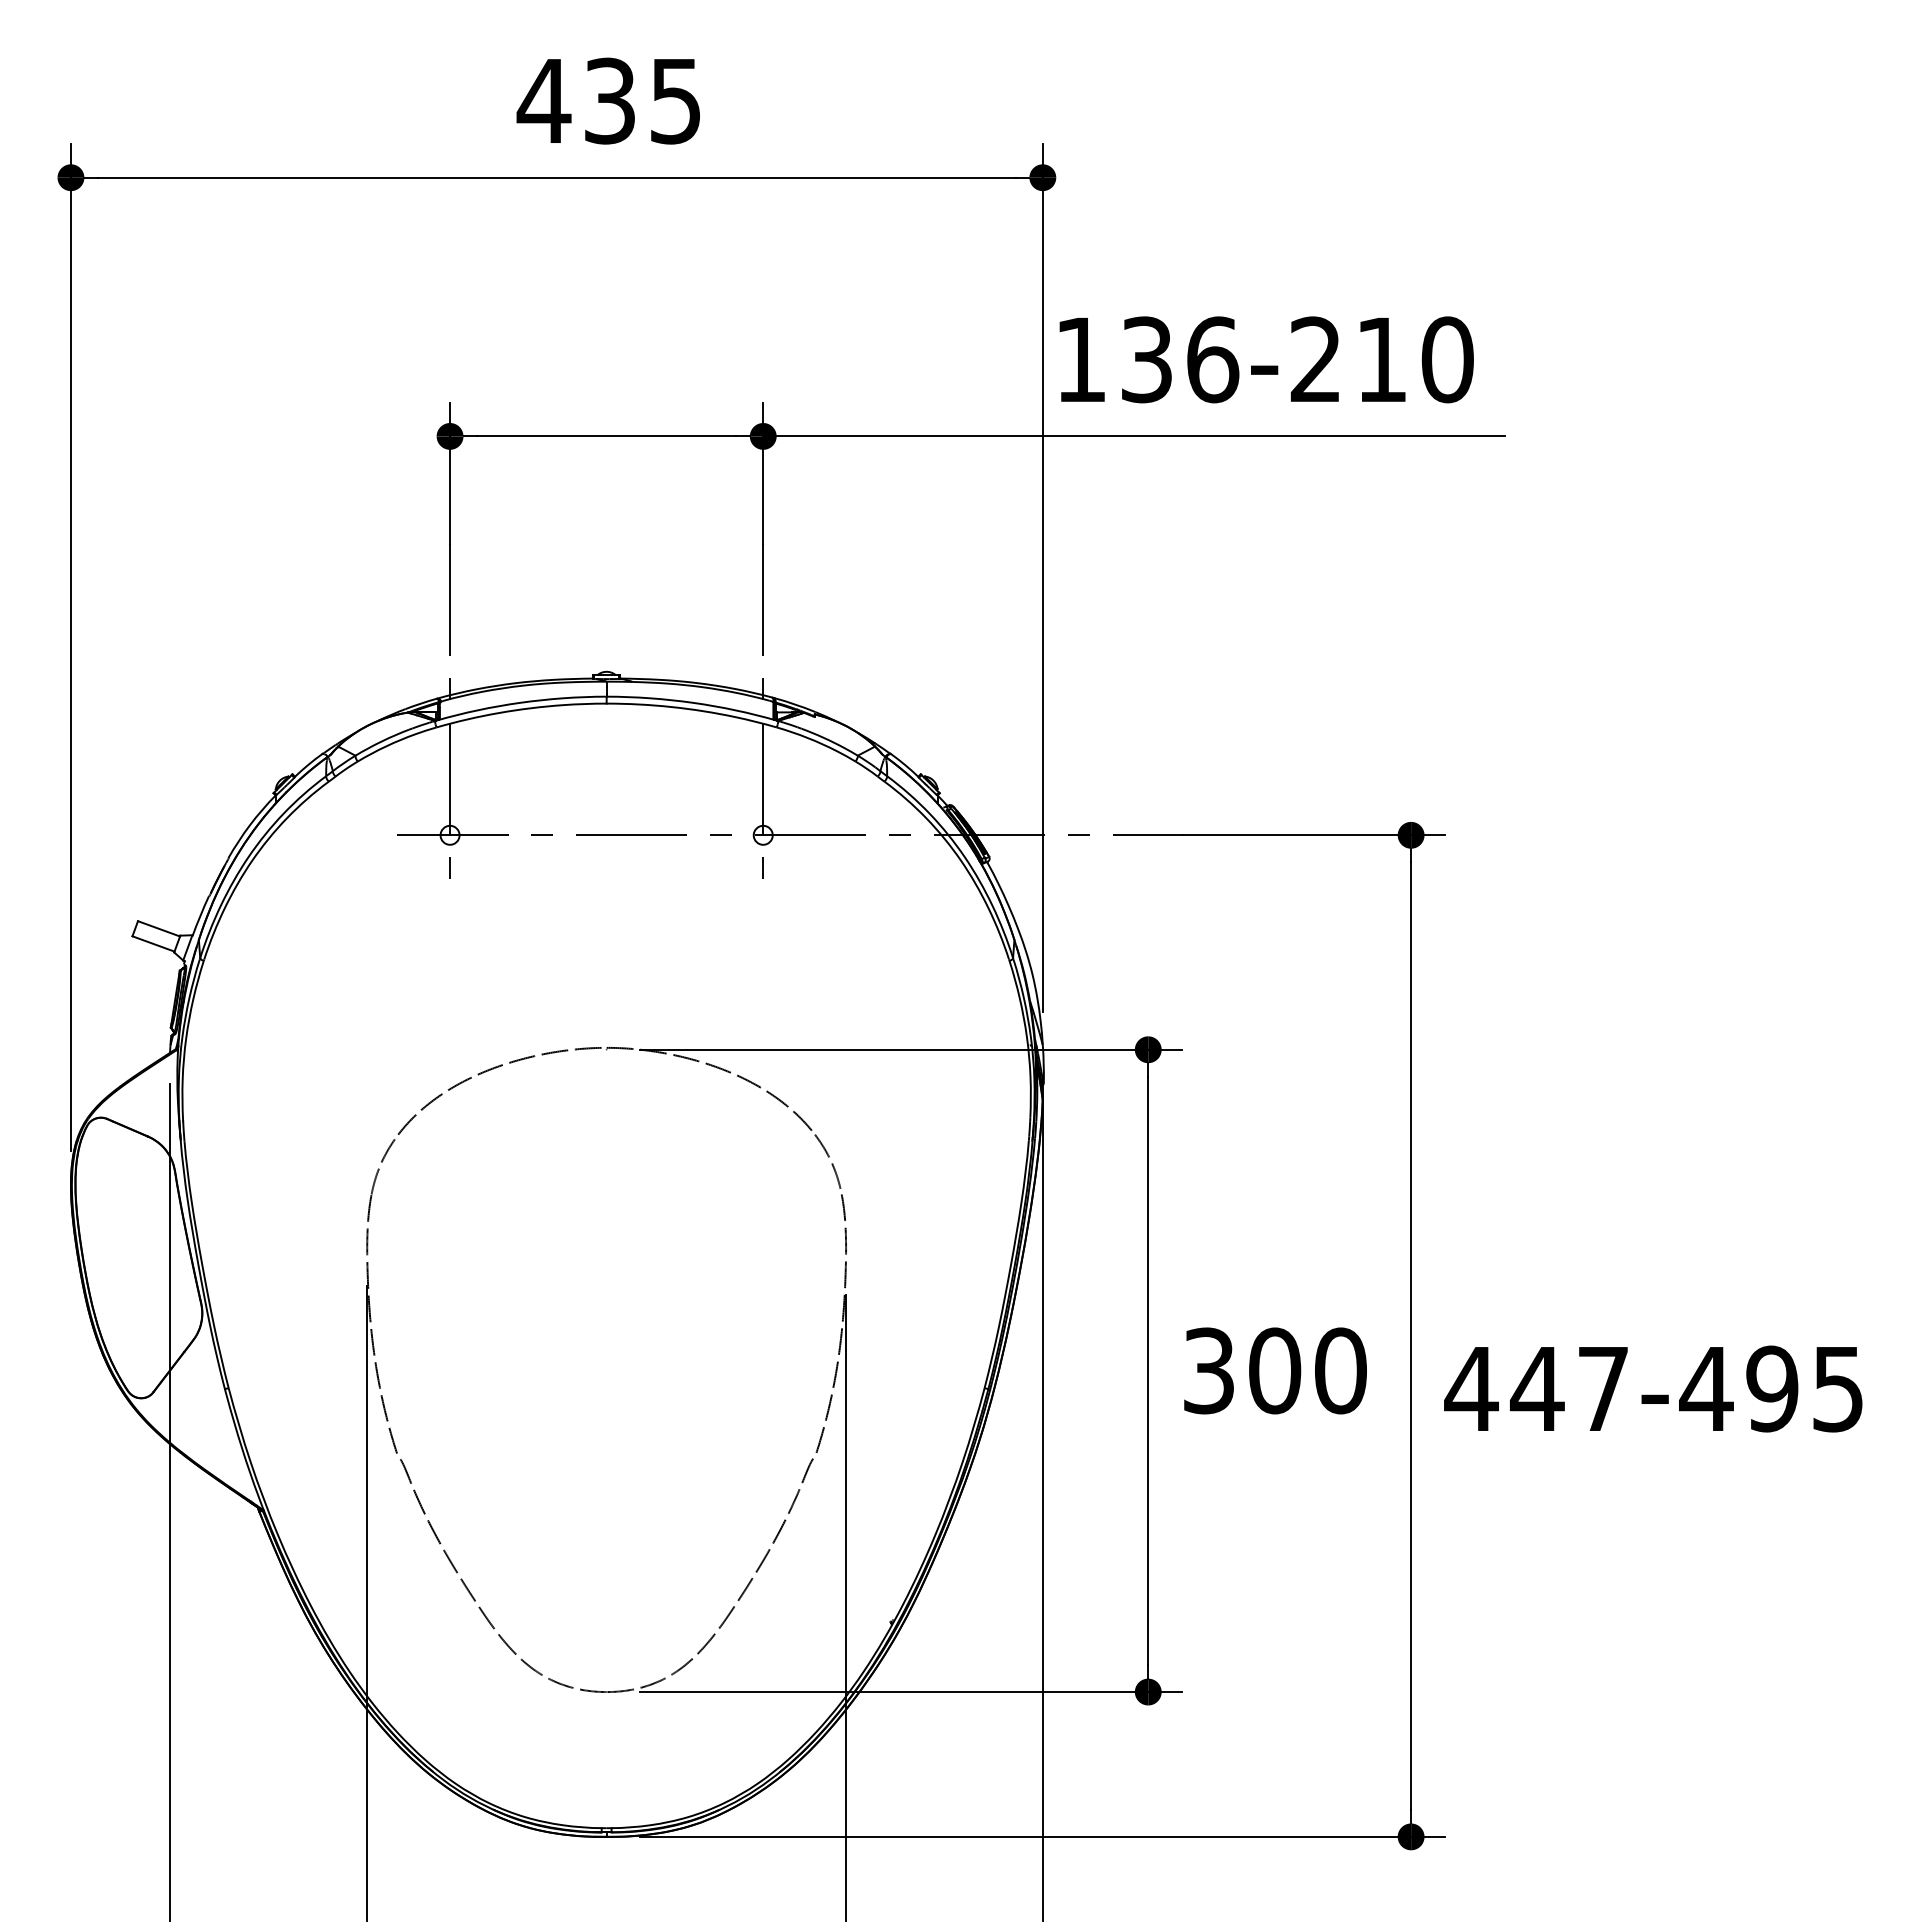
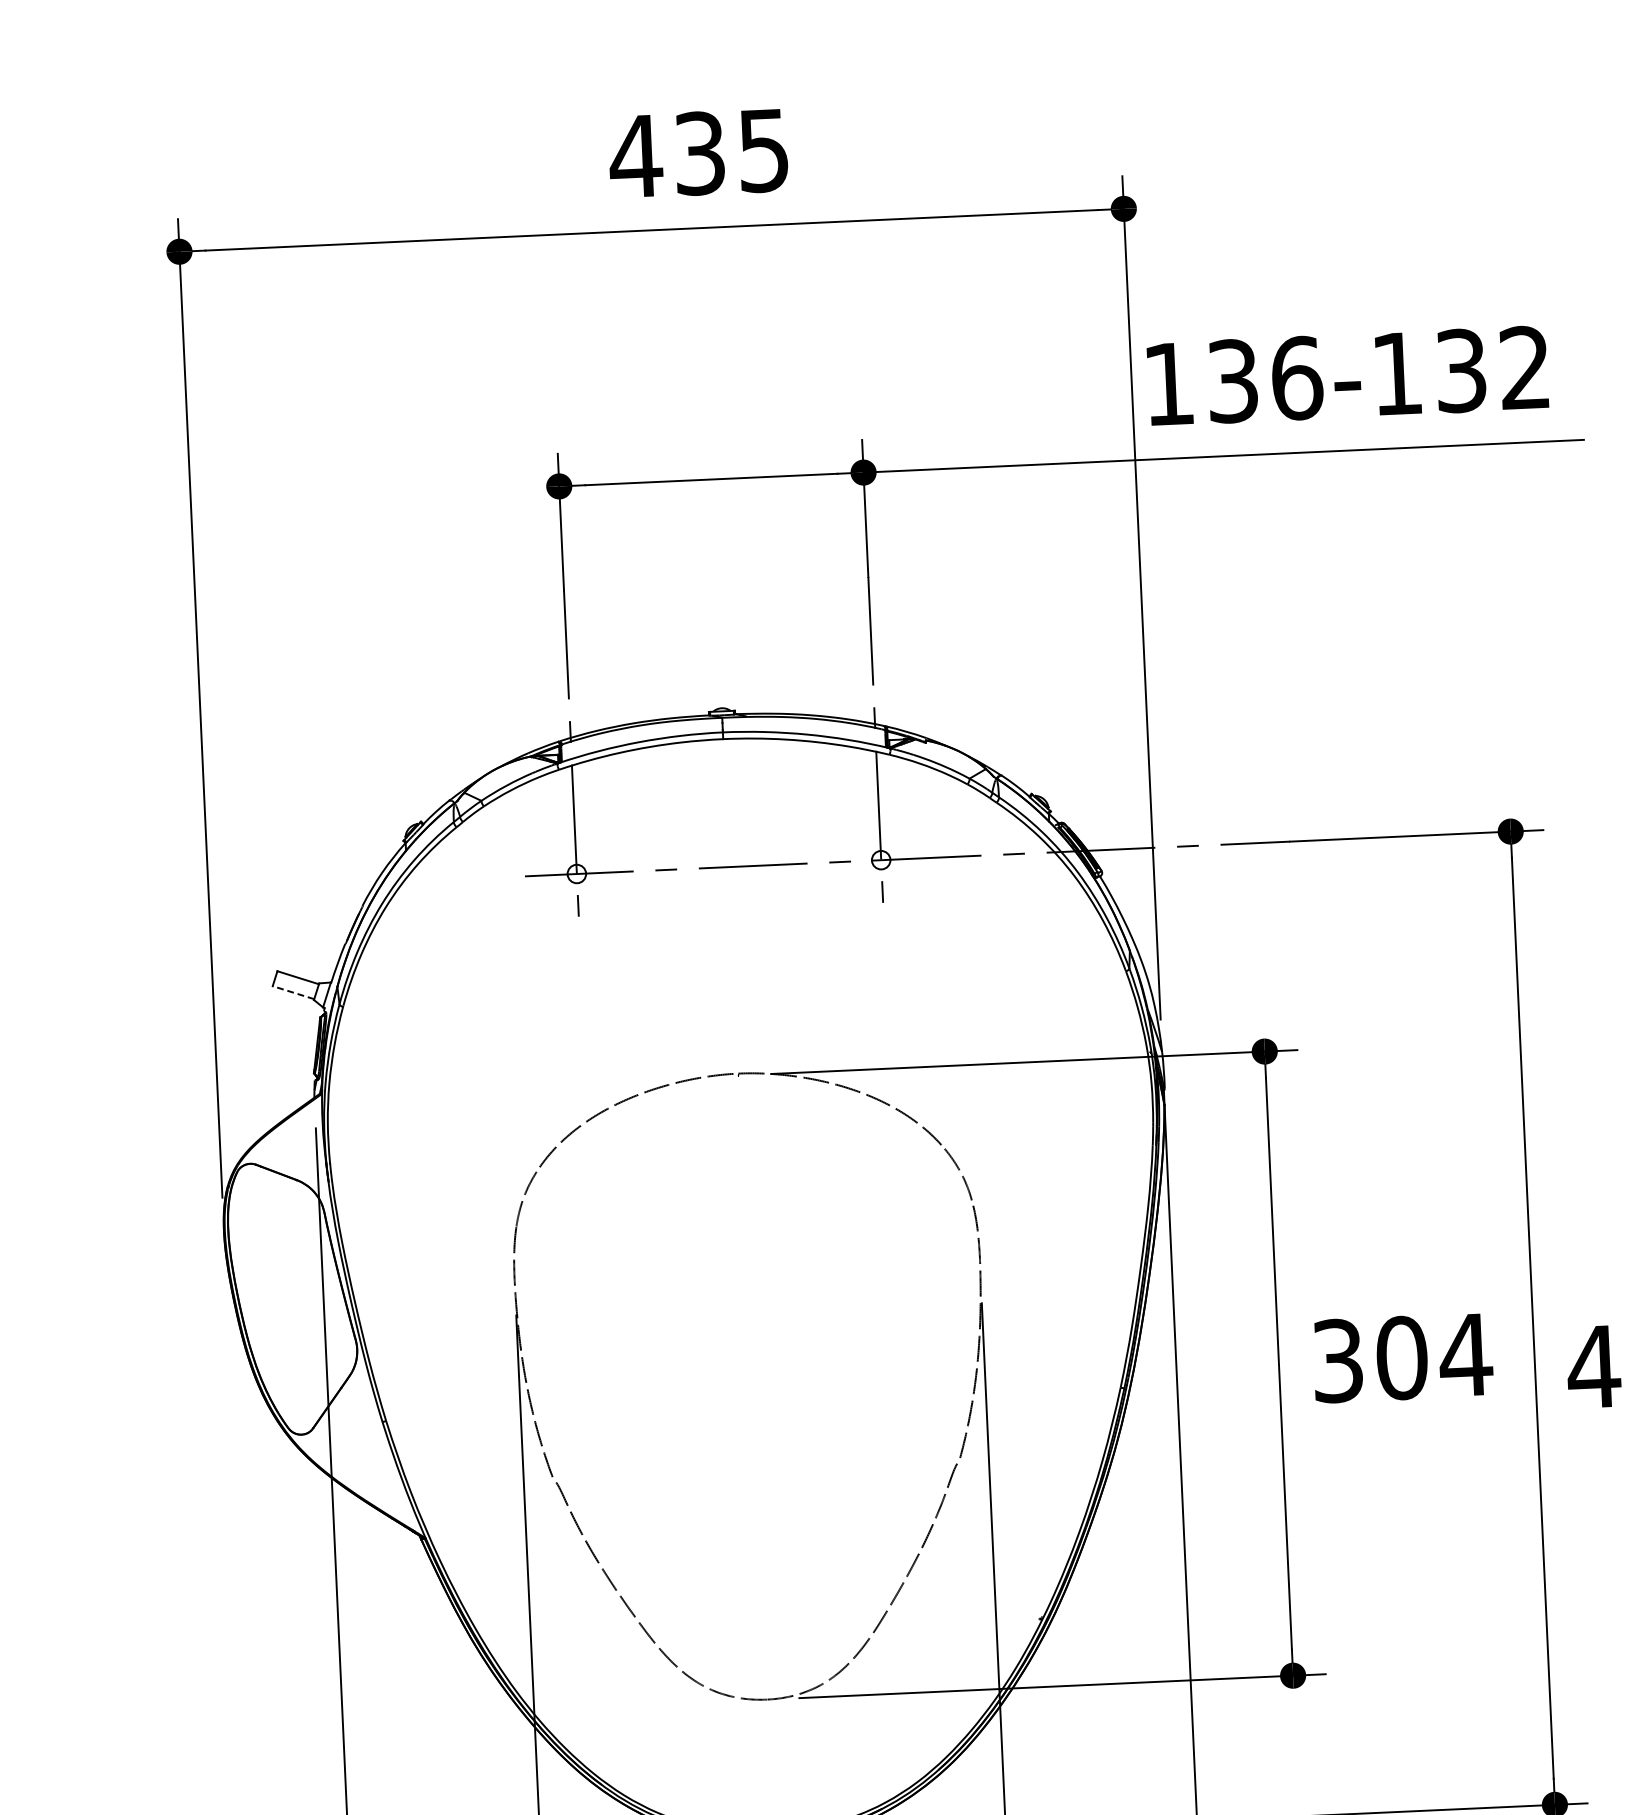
text: (1381, 359) -> (1460, 370), 136-210 -> 136-132
line: (153, 943) -> (293, 992), solid -> dashed
text: (1340, 1370) -> (1465, 1354), 300 -> 304

